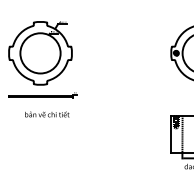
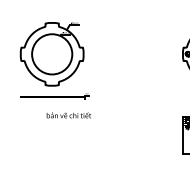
text: (47, 114) -> (69, 115), moved

